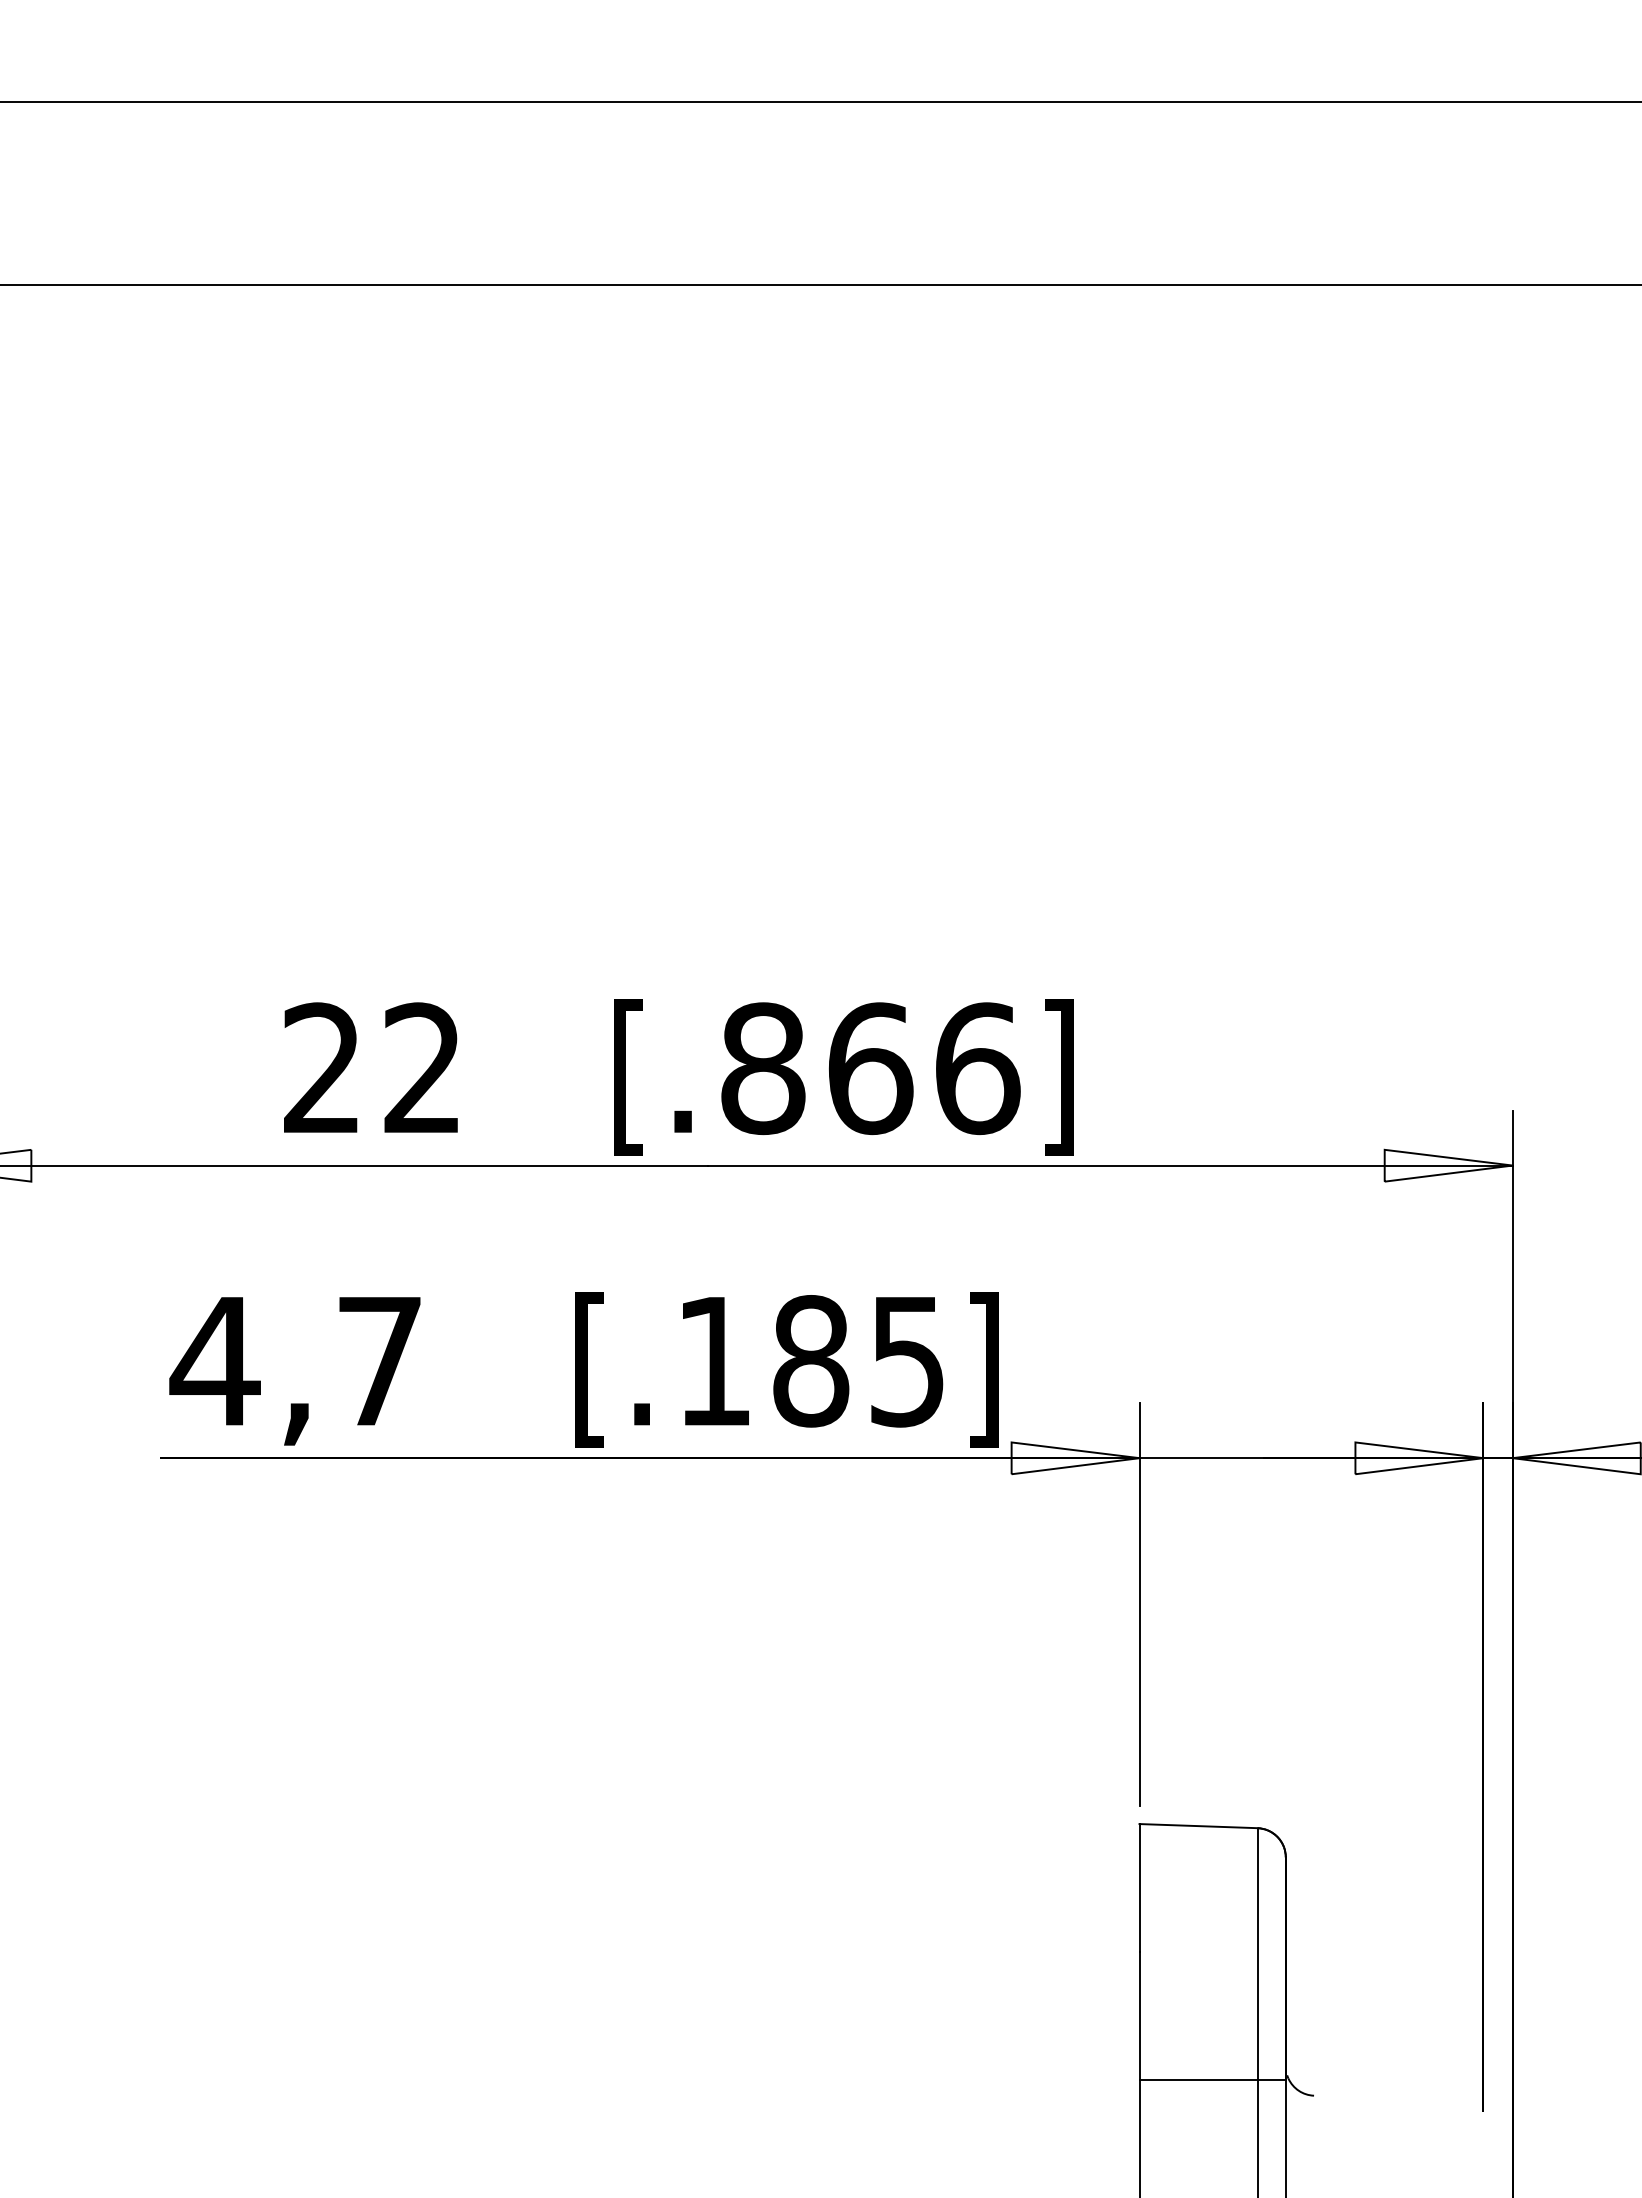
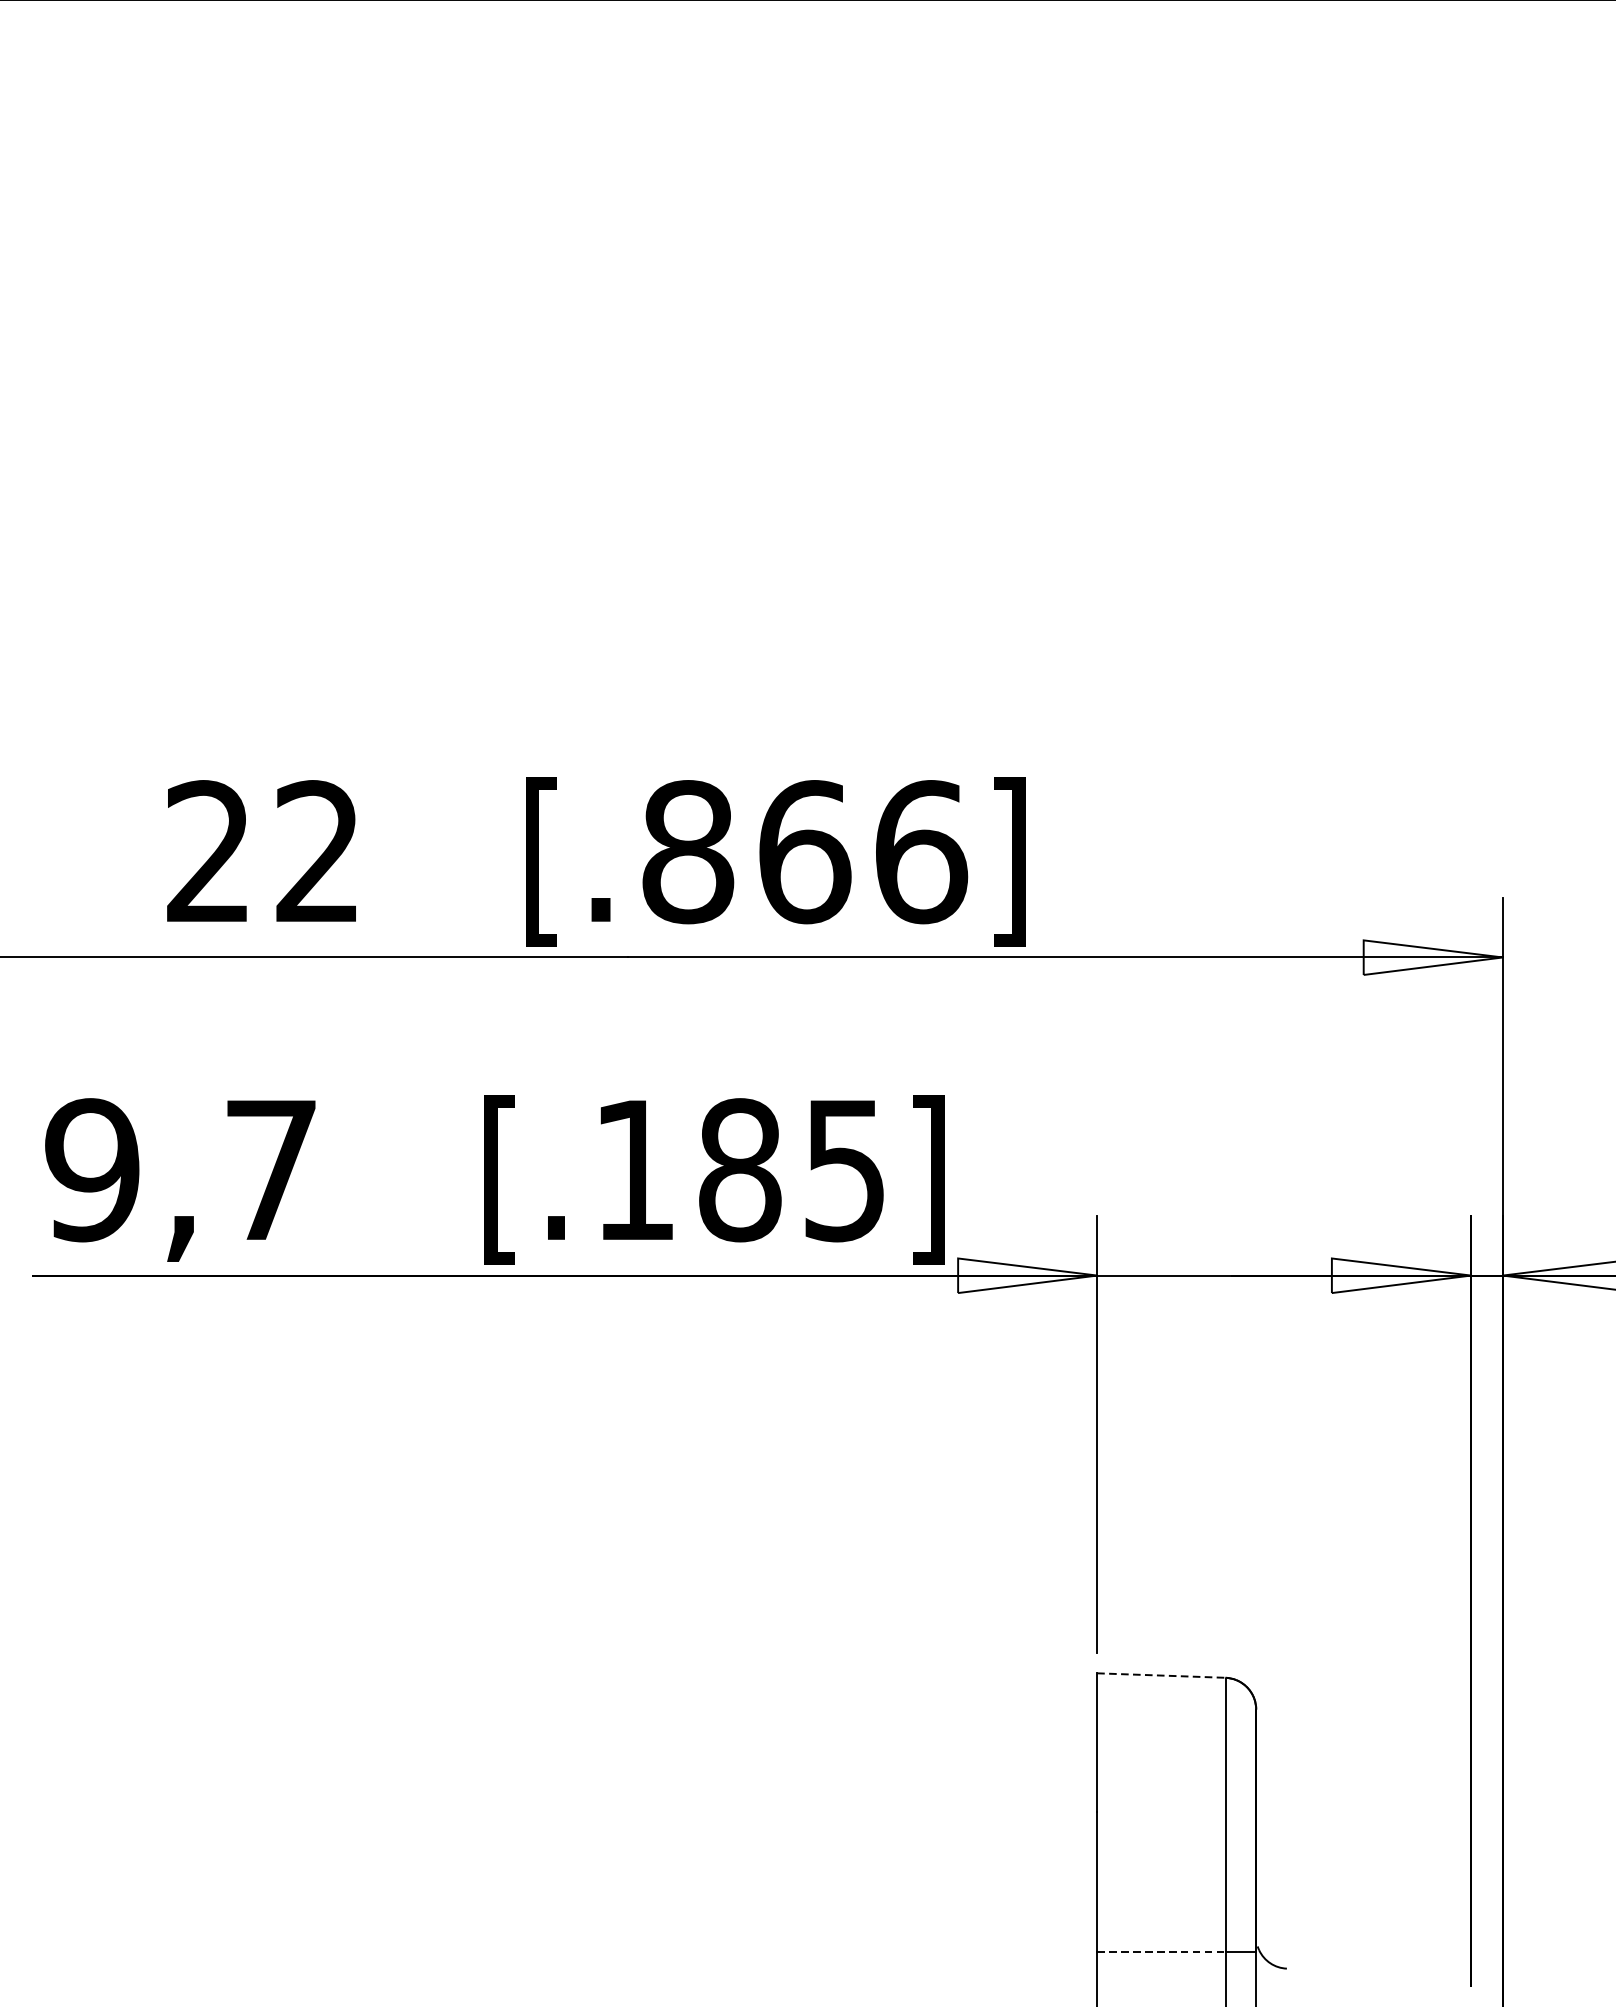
text: (214, 1361) -> (91, 1170), 4,7 -> 9,7
line: (1199, 1826) -> (1162, 1675), solid -> dashed
line: (1199, 2080) -> (1162, 1952), solid -> dashed

